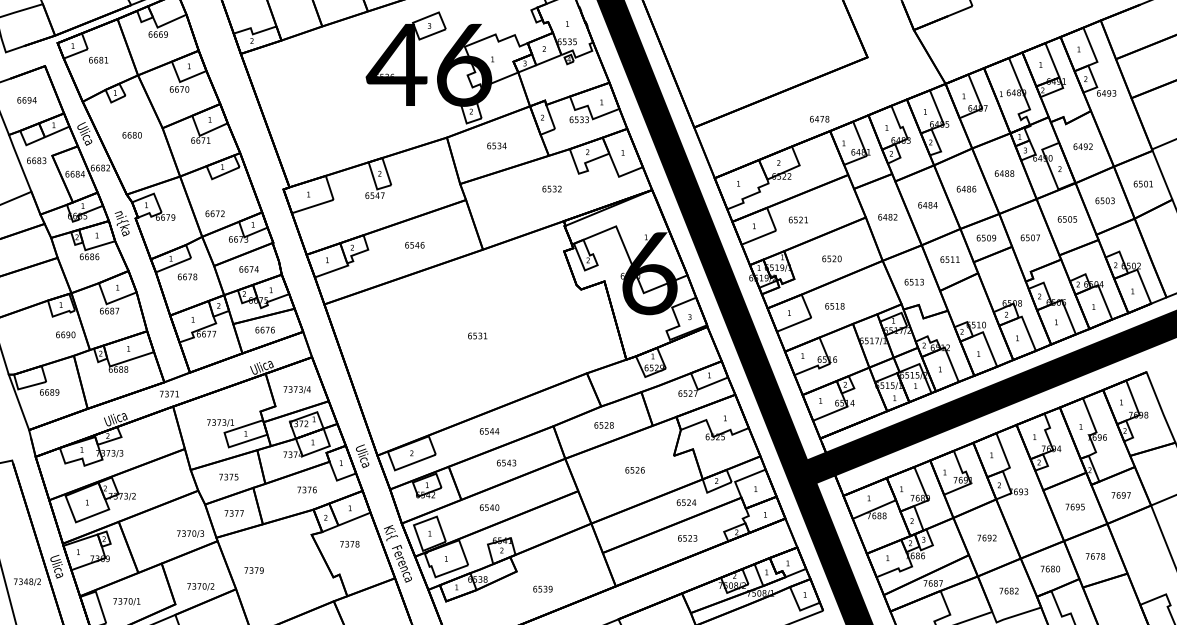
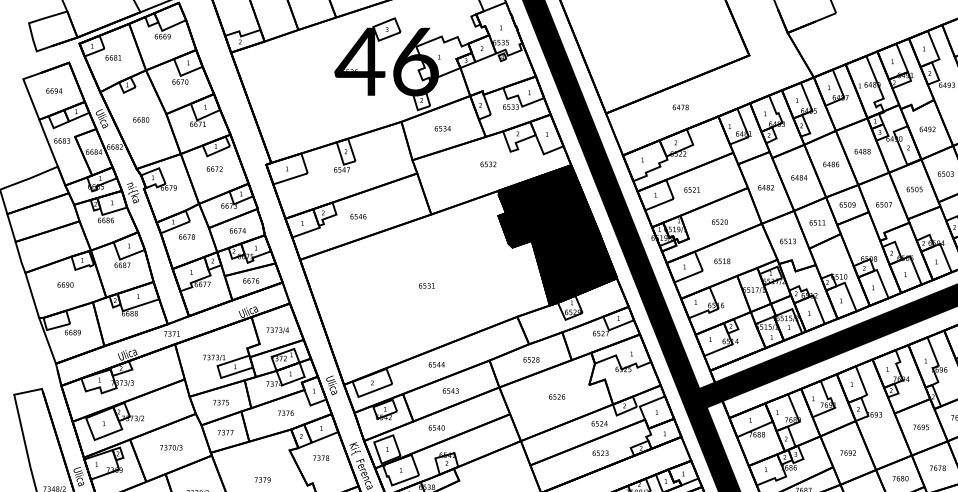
text: (819, 118) -> (680, 106), moved
text: (214, 213) -> (214, 168), moved
text: (414, 245) -> (358, 216), moved
fill: (635, 274) -> (557, 235), added
text: (65, 334) -> (65, 284), moved
text: (190, 533) -> (171, 447), moved
text: (253, 570) -> (262, 479), moved

